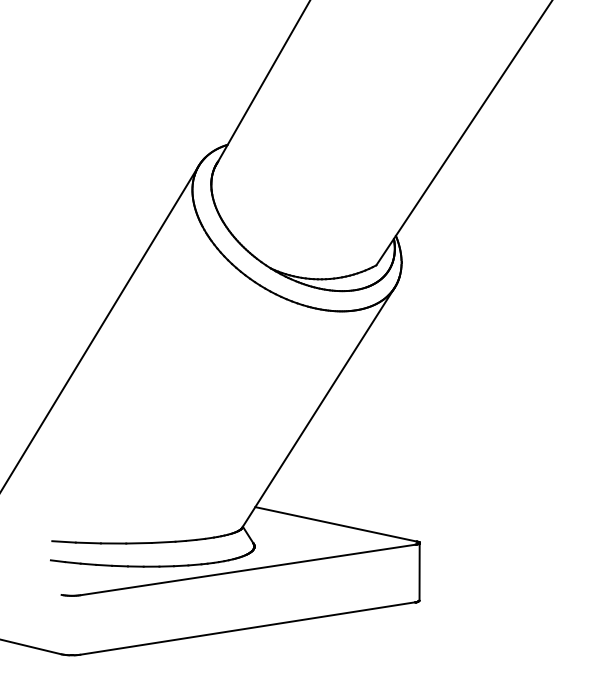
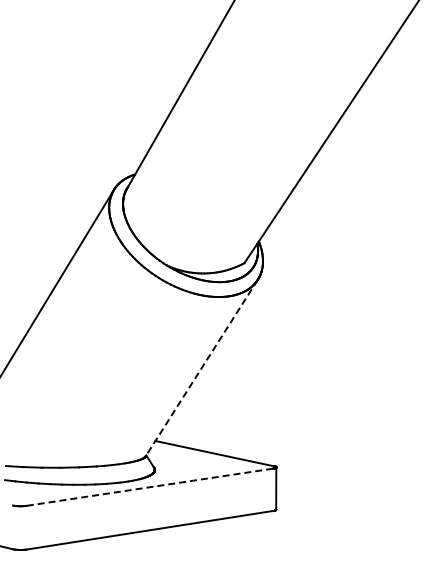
line: (317, 408) -> (201, 368), solid -> dashed
line: (247, 570) -> (149, 487), solid -> dashed

